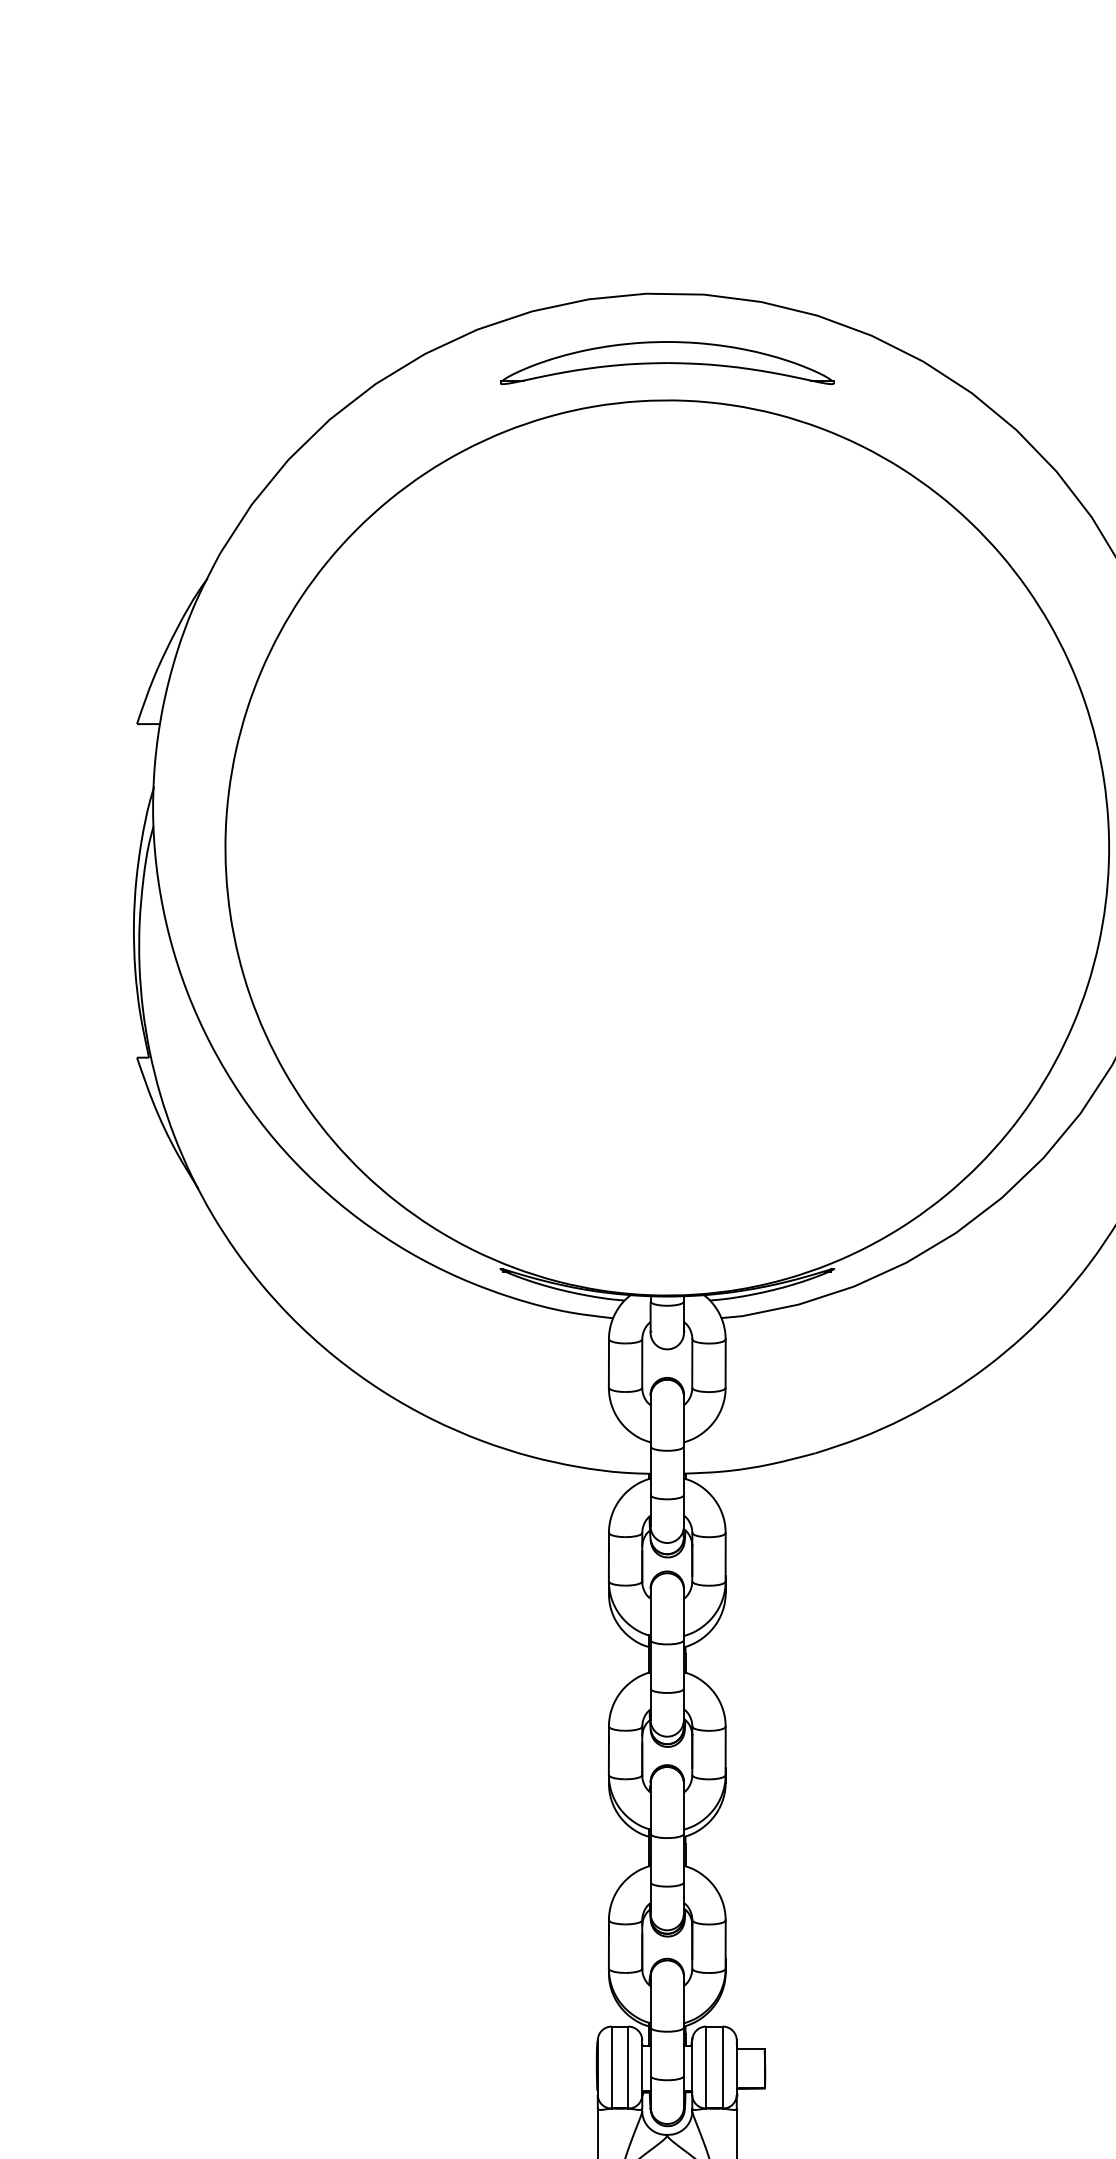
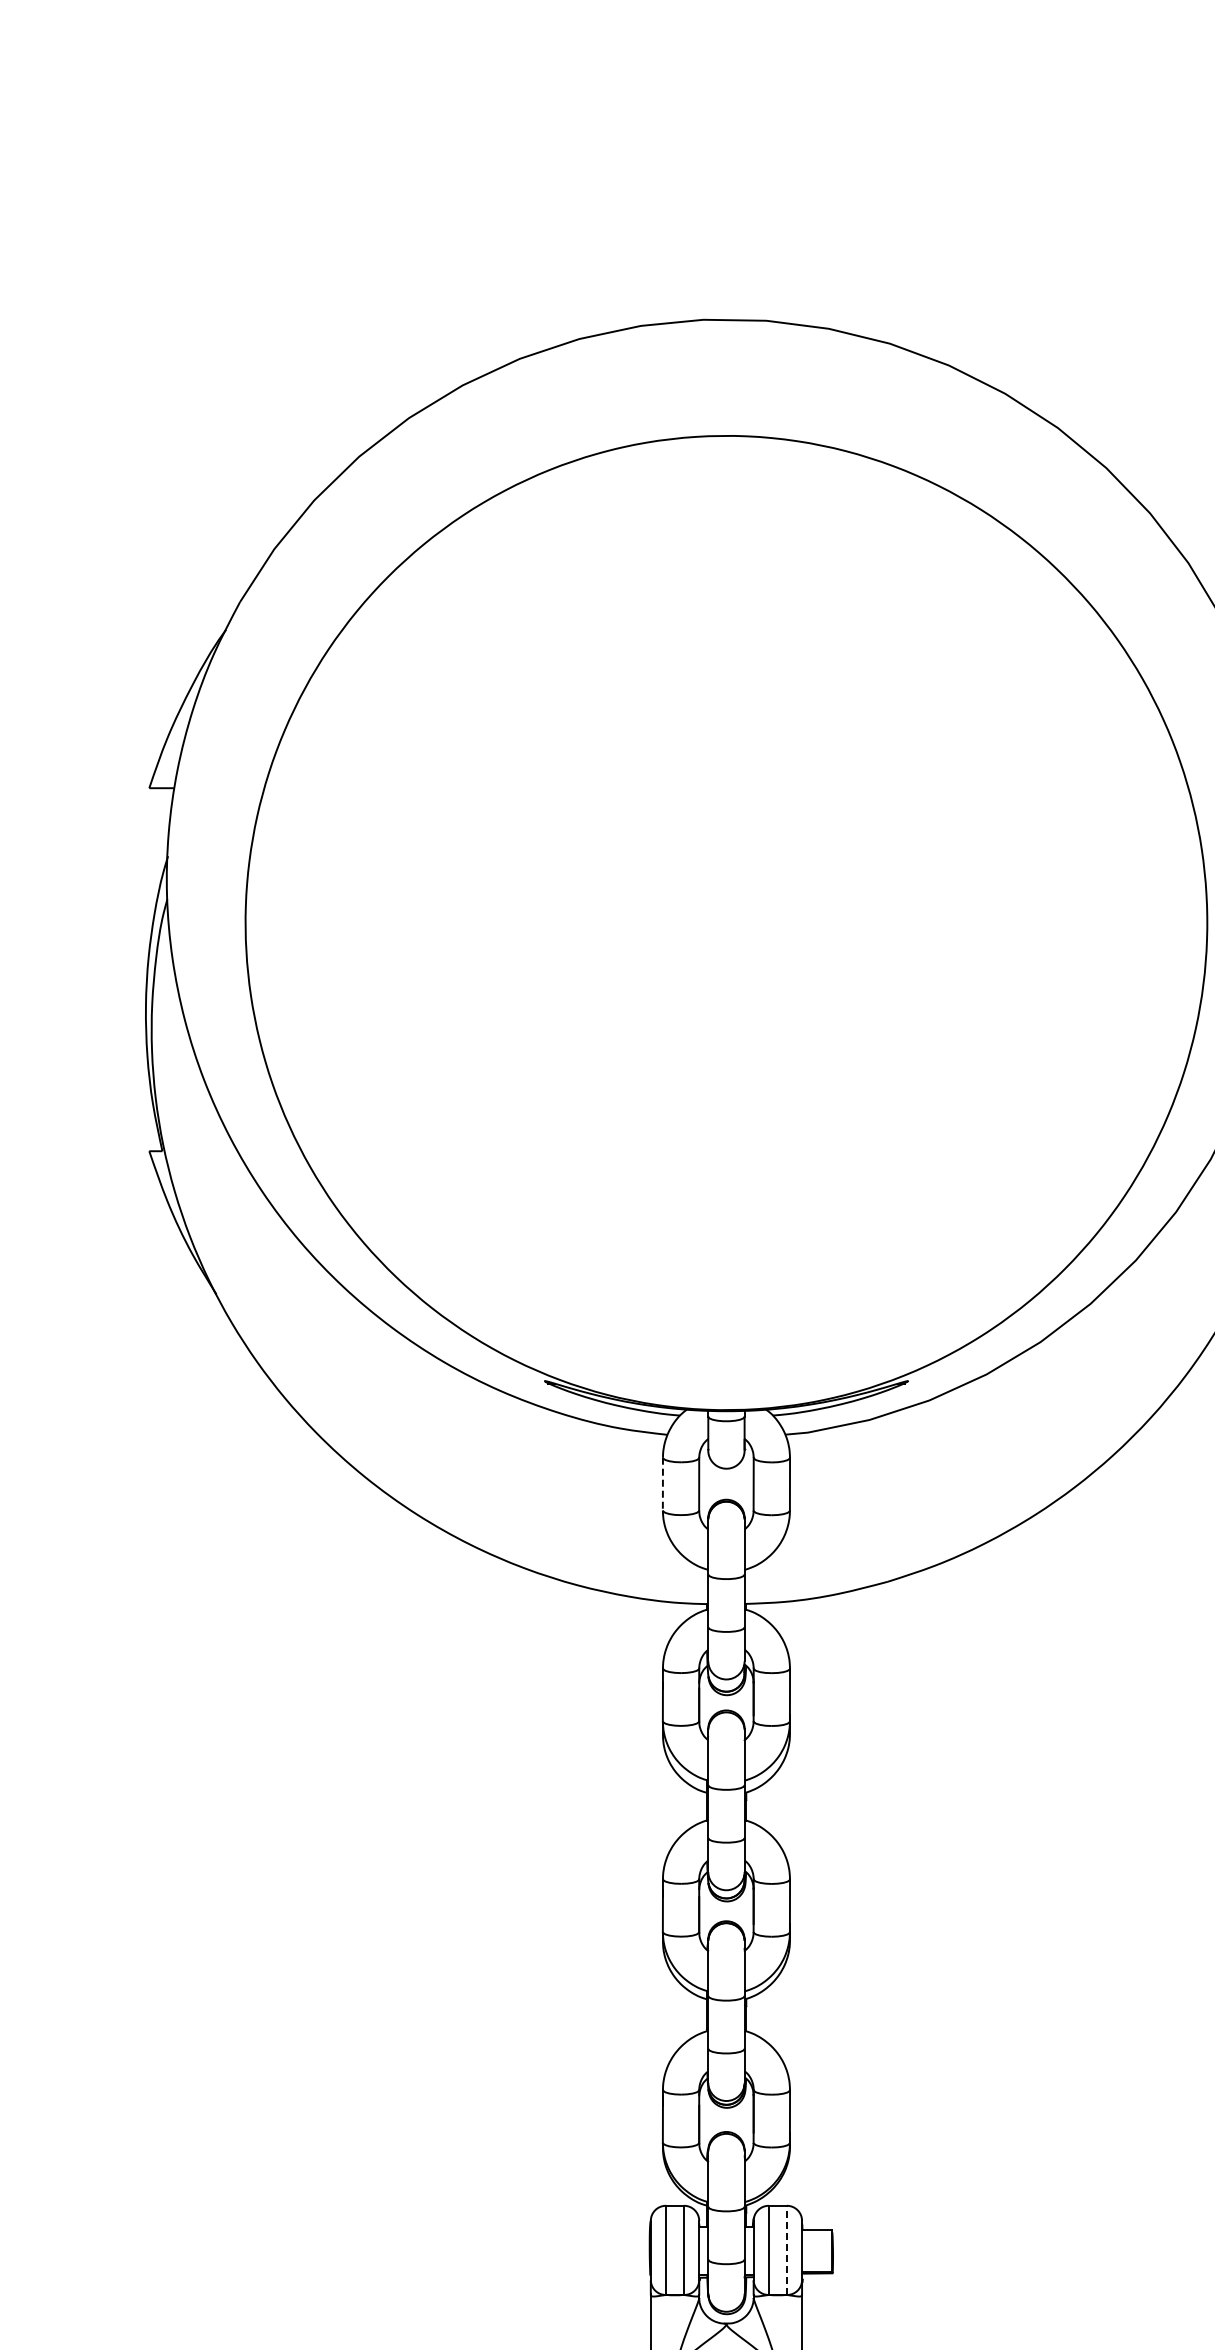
part: (667, 363) -> (726, 395), removed
line: (608, 1363) -> (662, 1484), solid -> dashed
line: (722, 2067) -> (786, 2250), solid -> dashed

